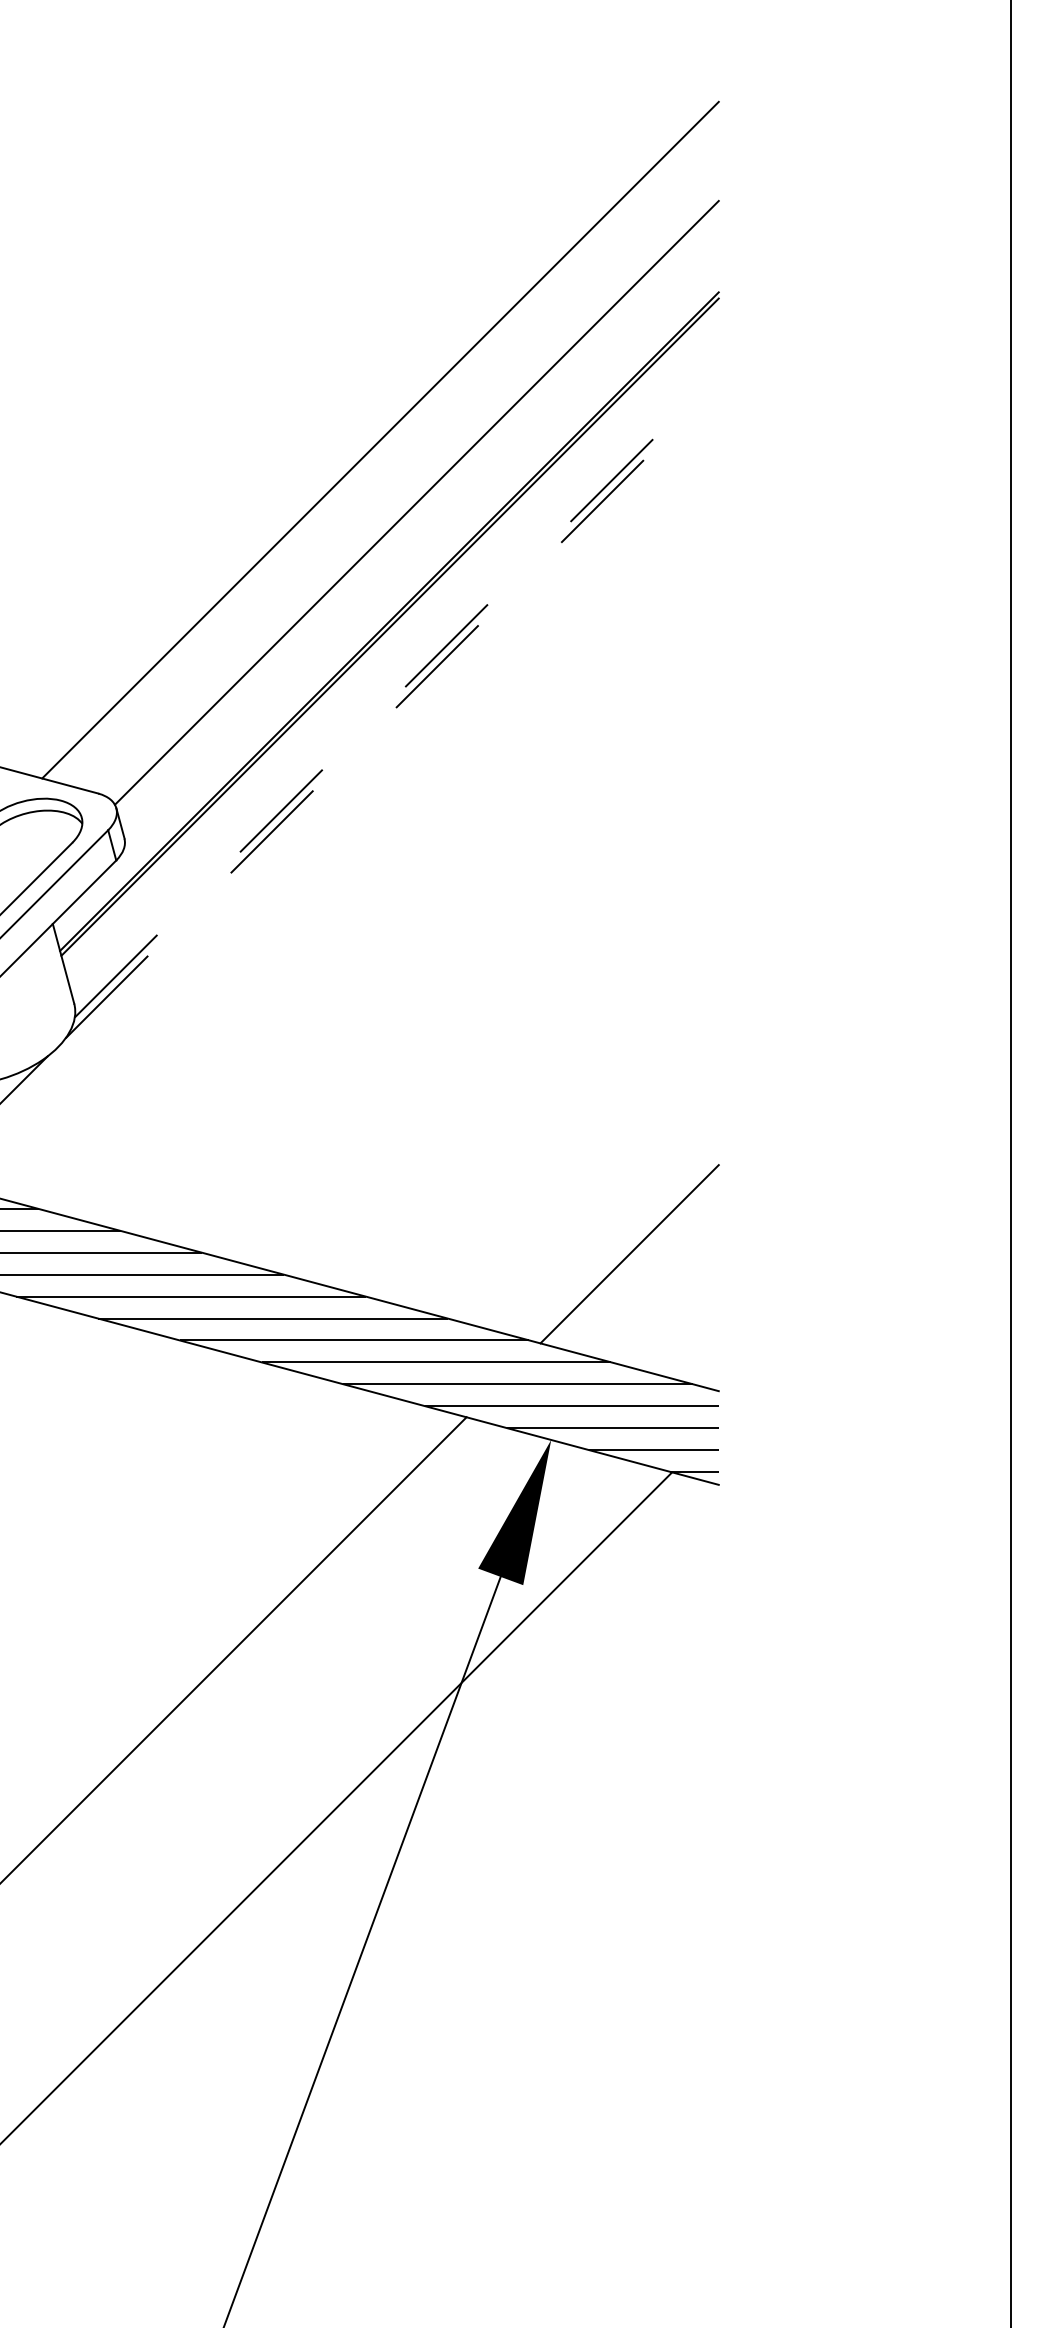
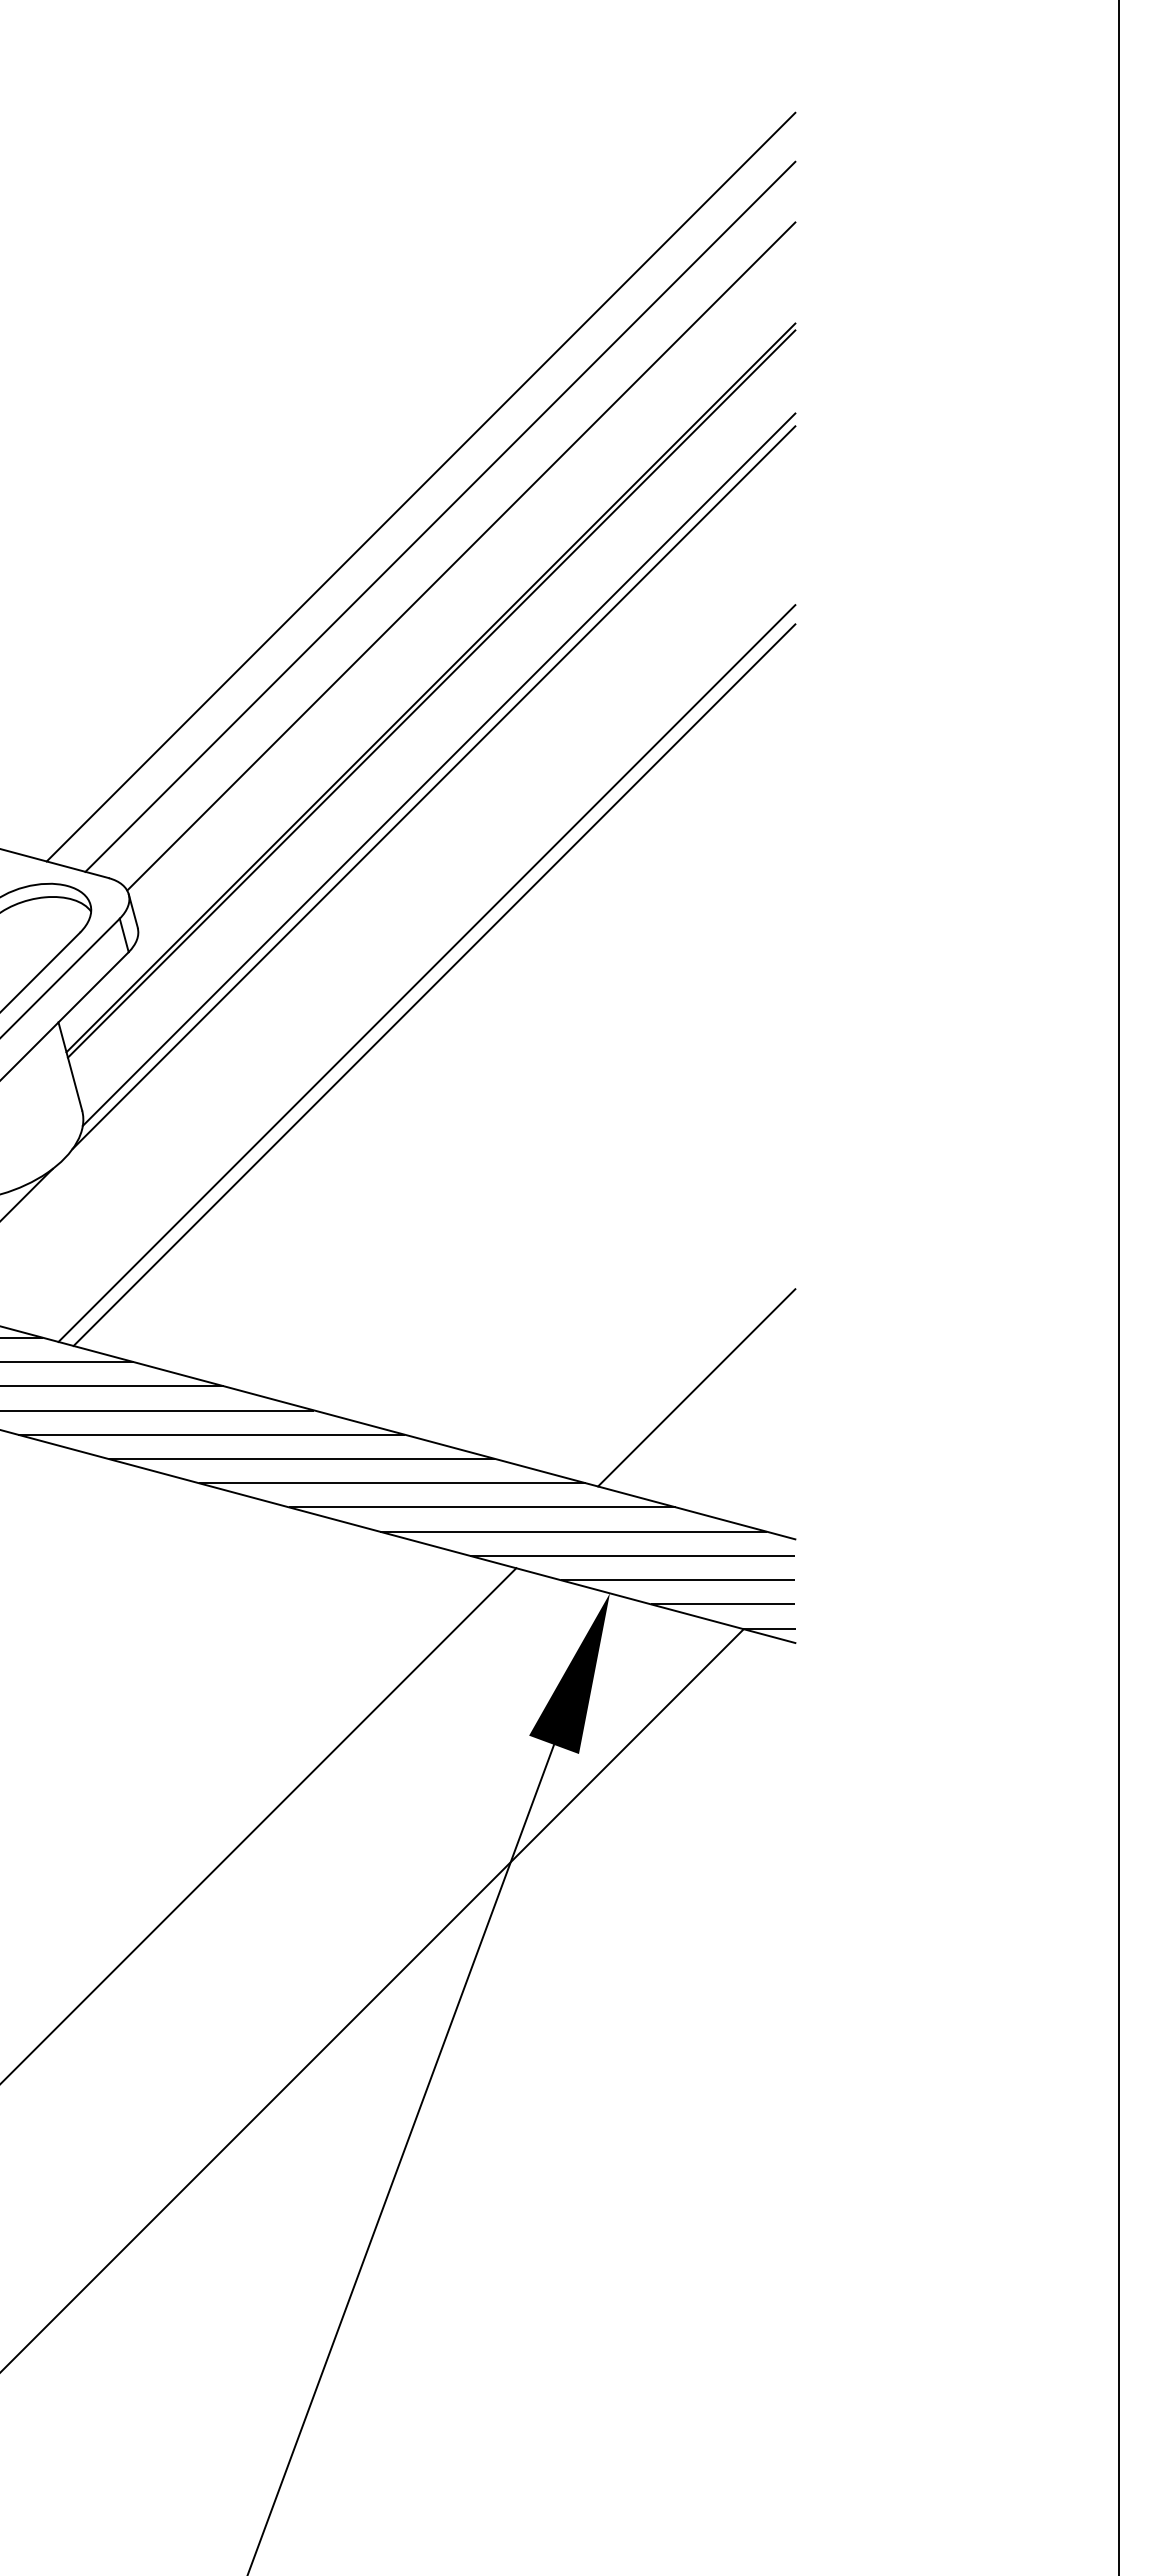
line: (398, 466) -> (440, 516), added
line: (397, 695) -> (439, 769), dashed -> solid
line: (392, 711) -> (434, 787), dashed -> solid
line: (385, 879) -> (426, 973), added
line: (392, 889) -> (434, 984), added

